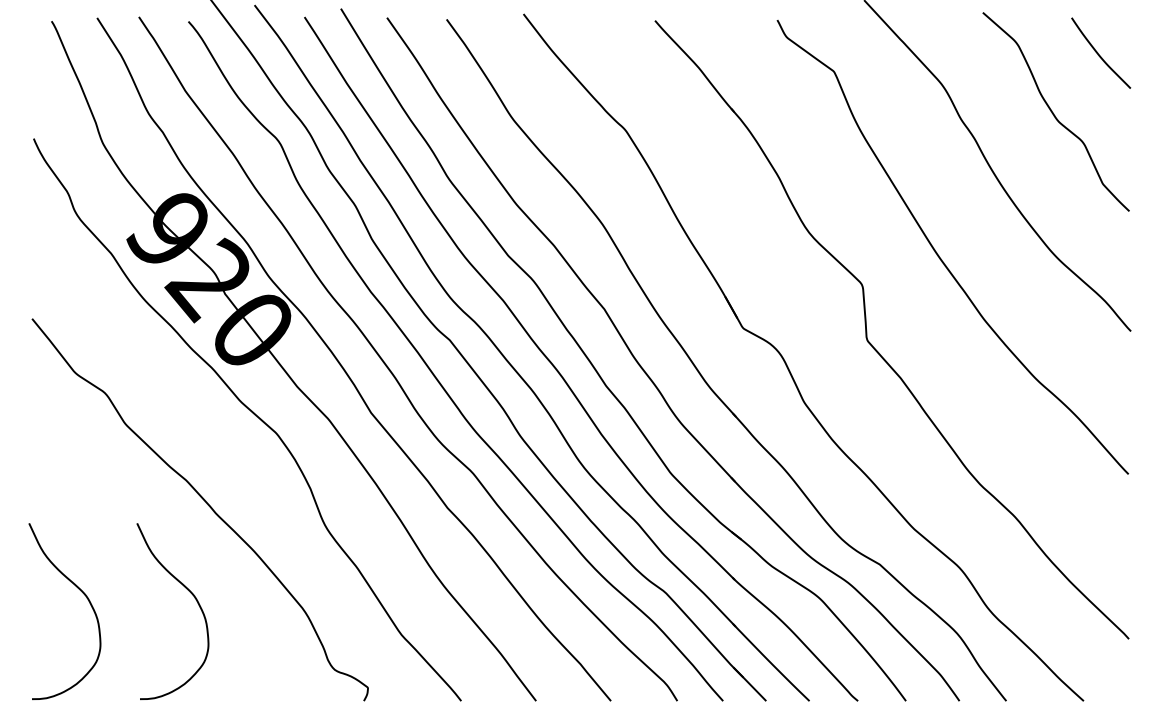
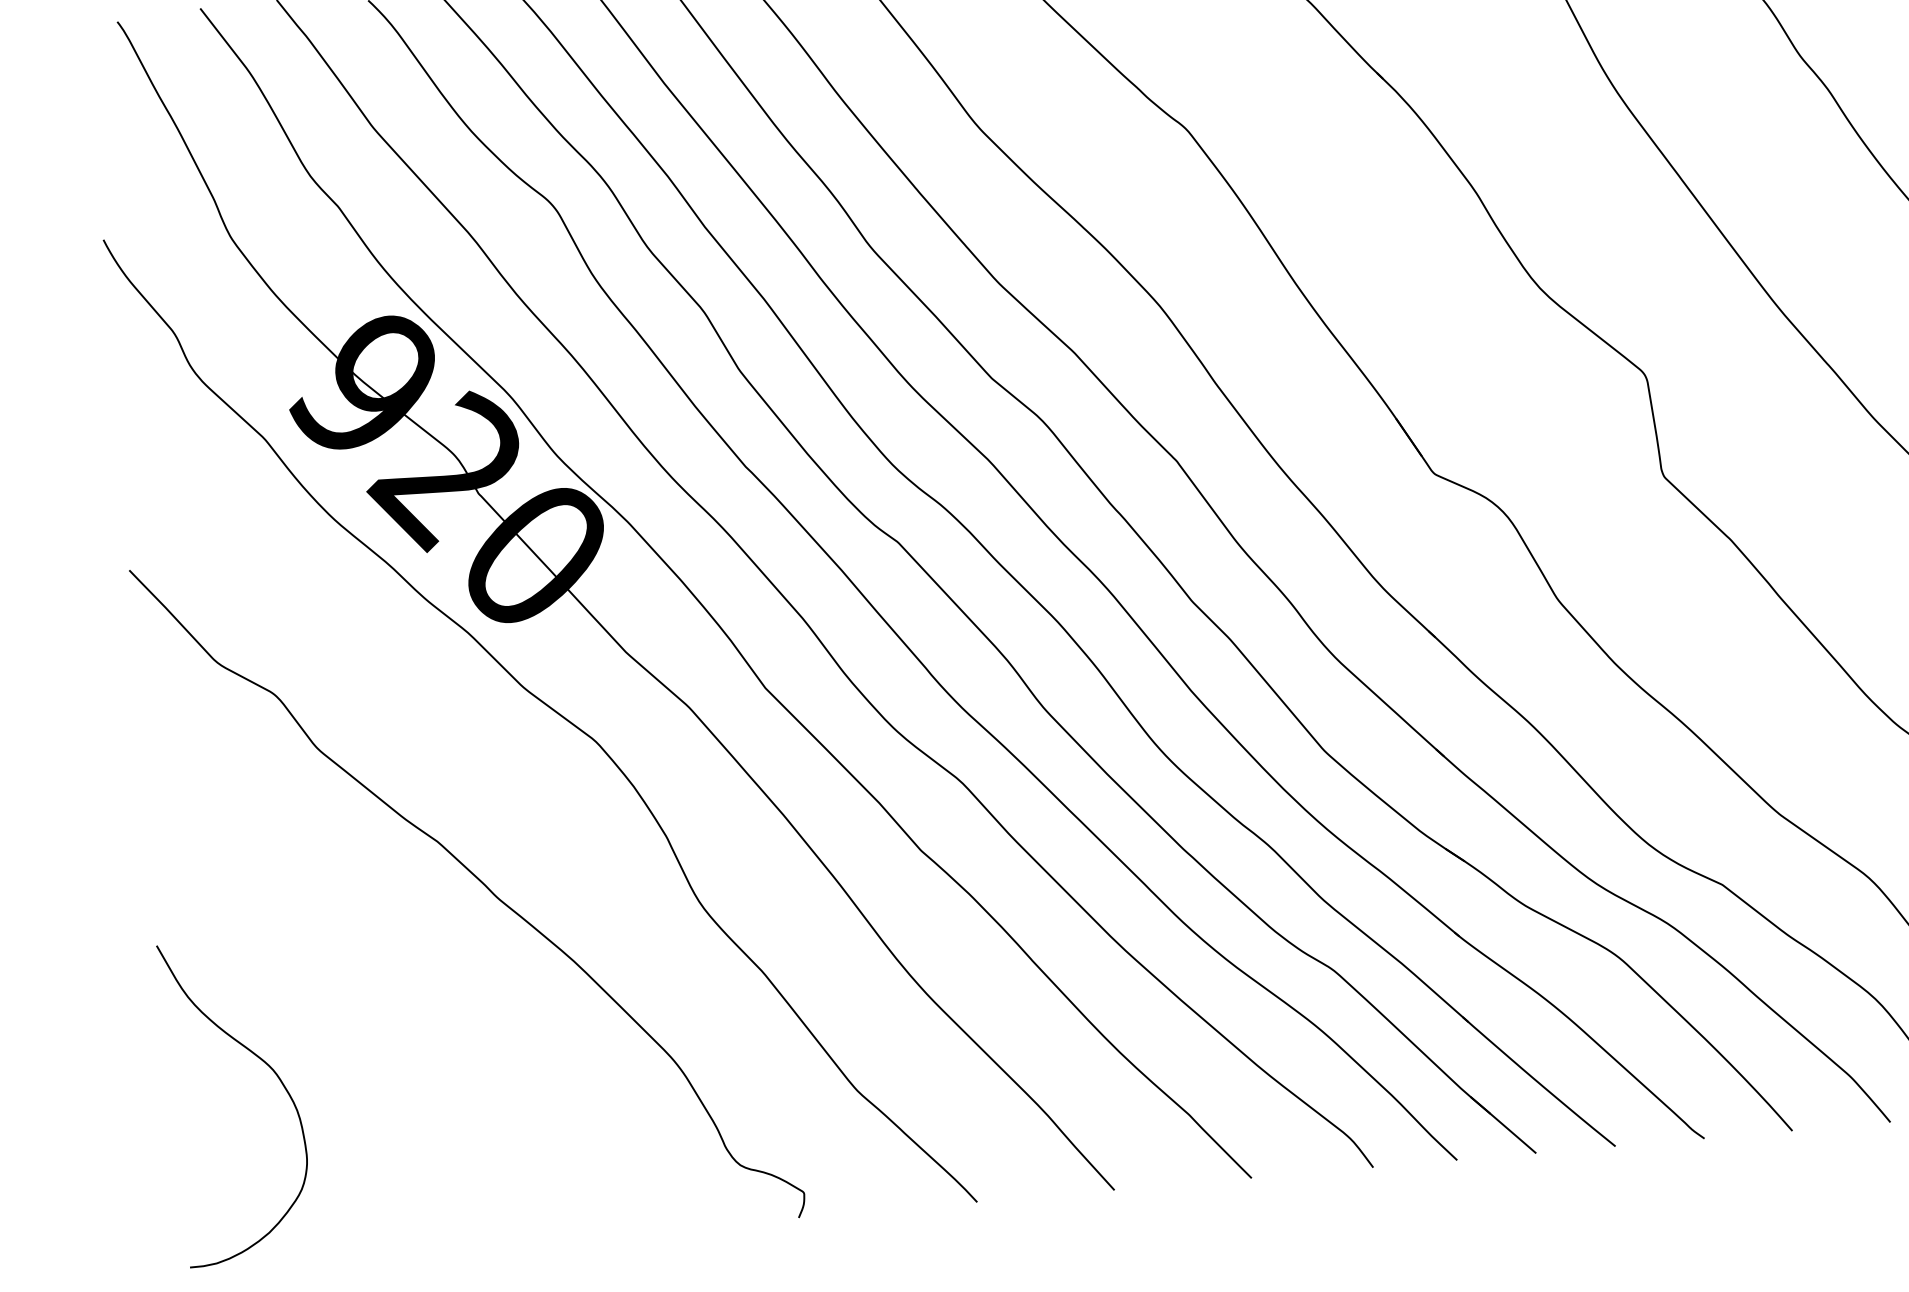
curve: (190, 593) -> (463, 1048), removed

